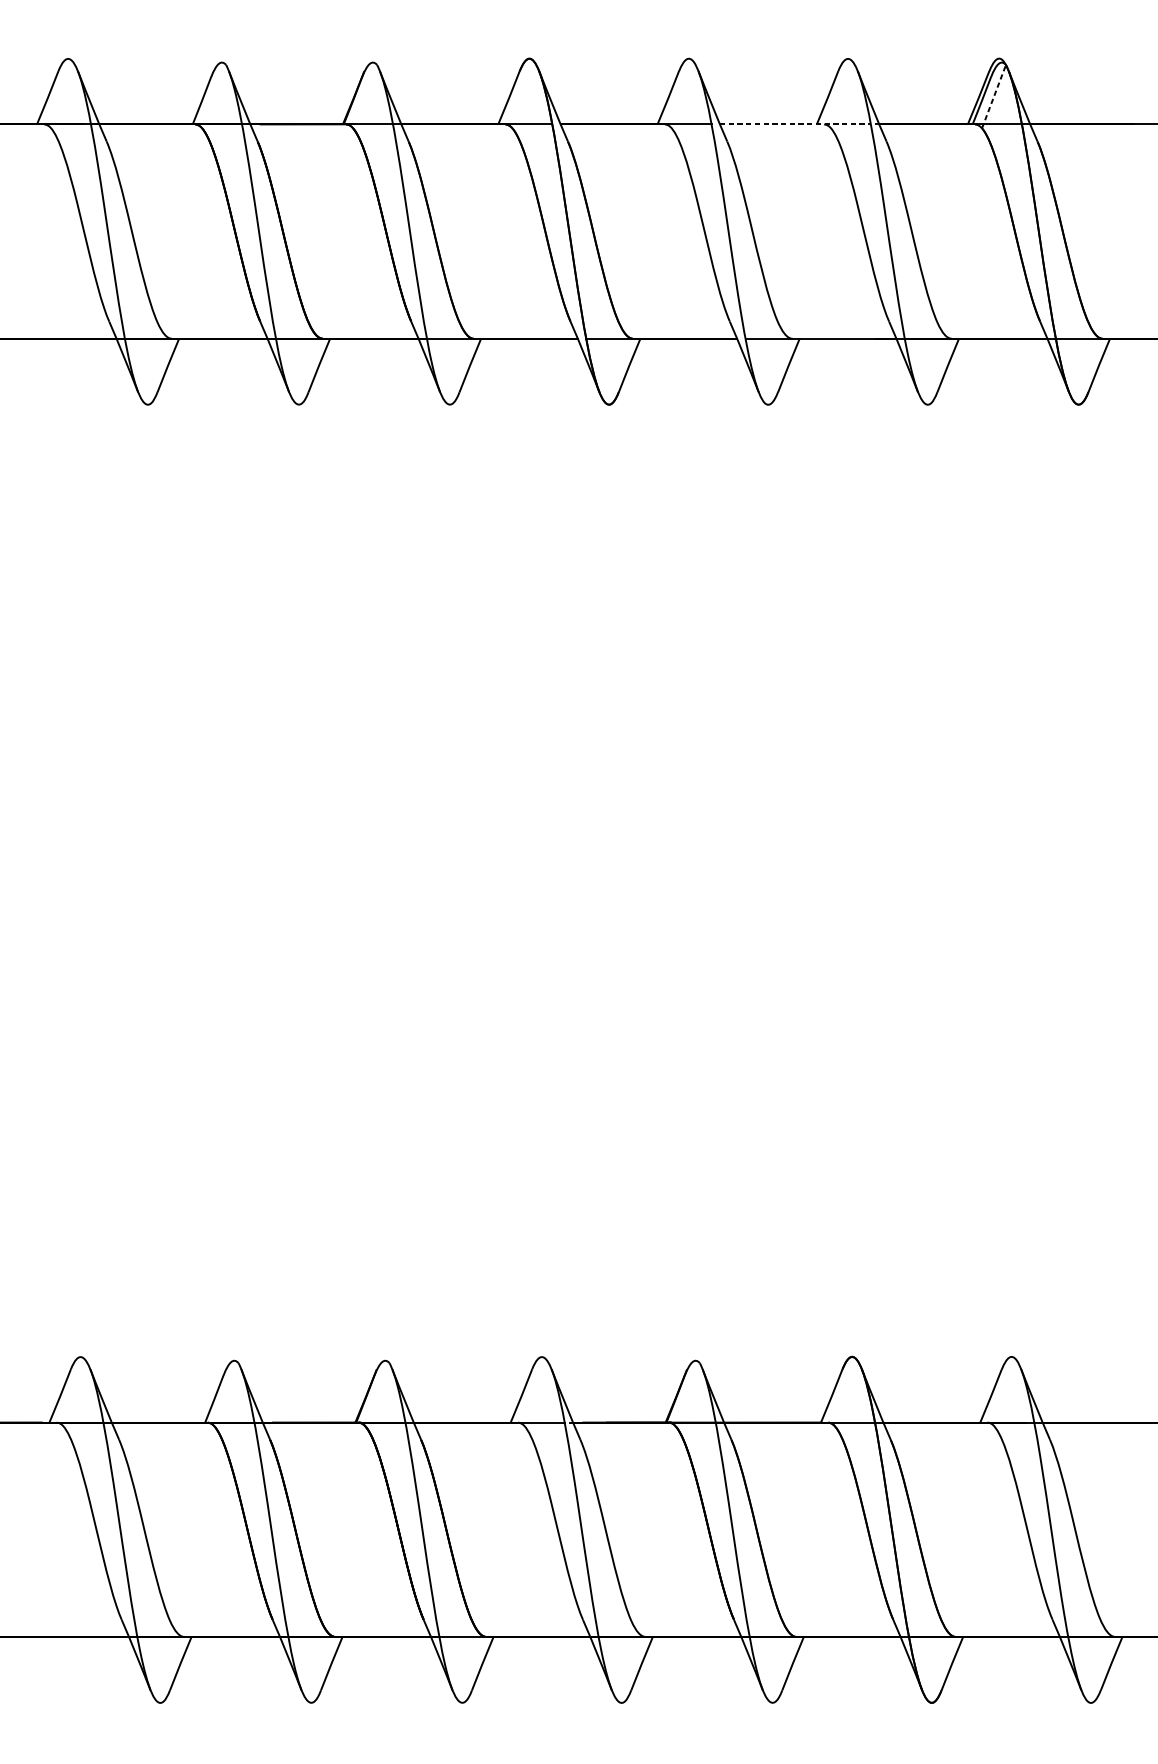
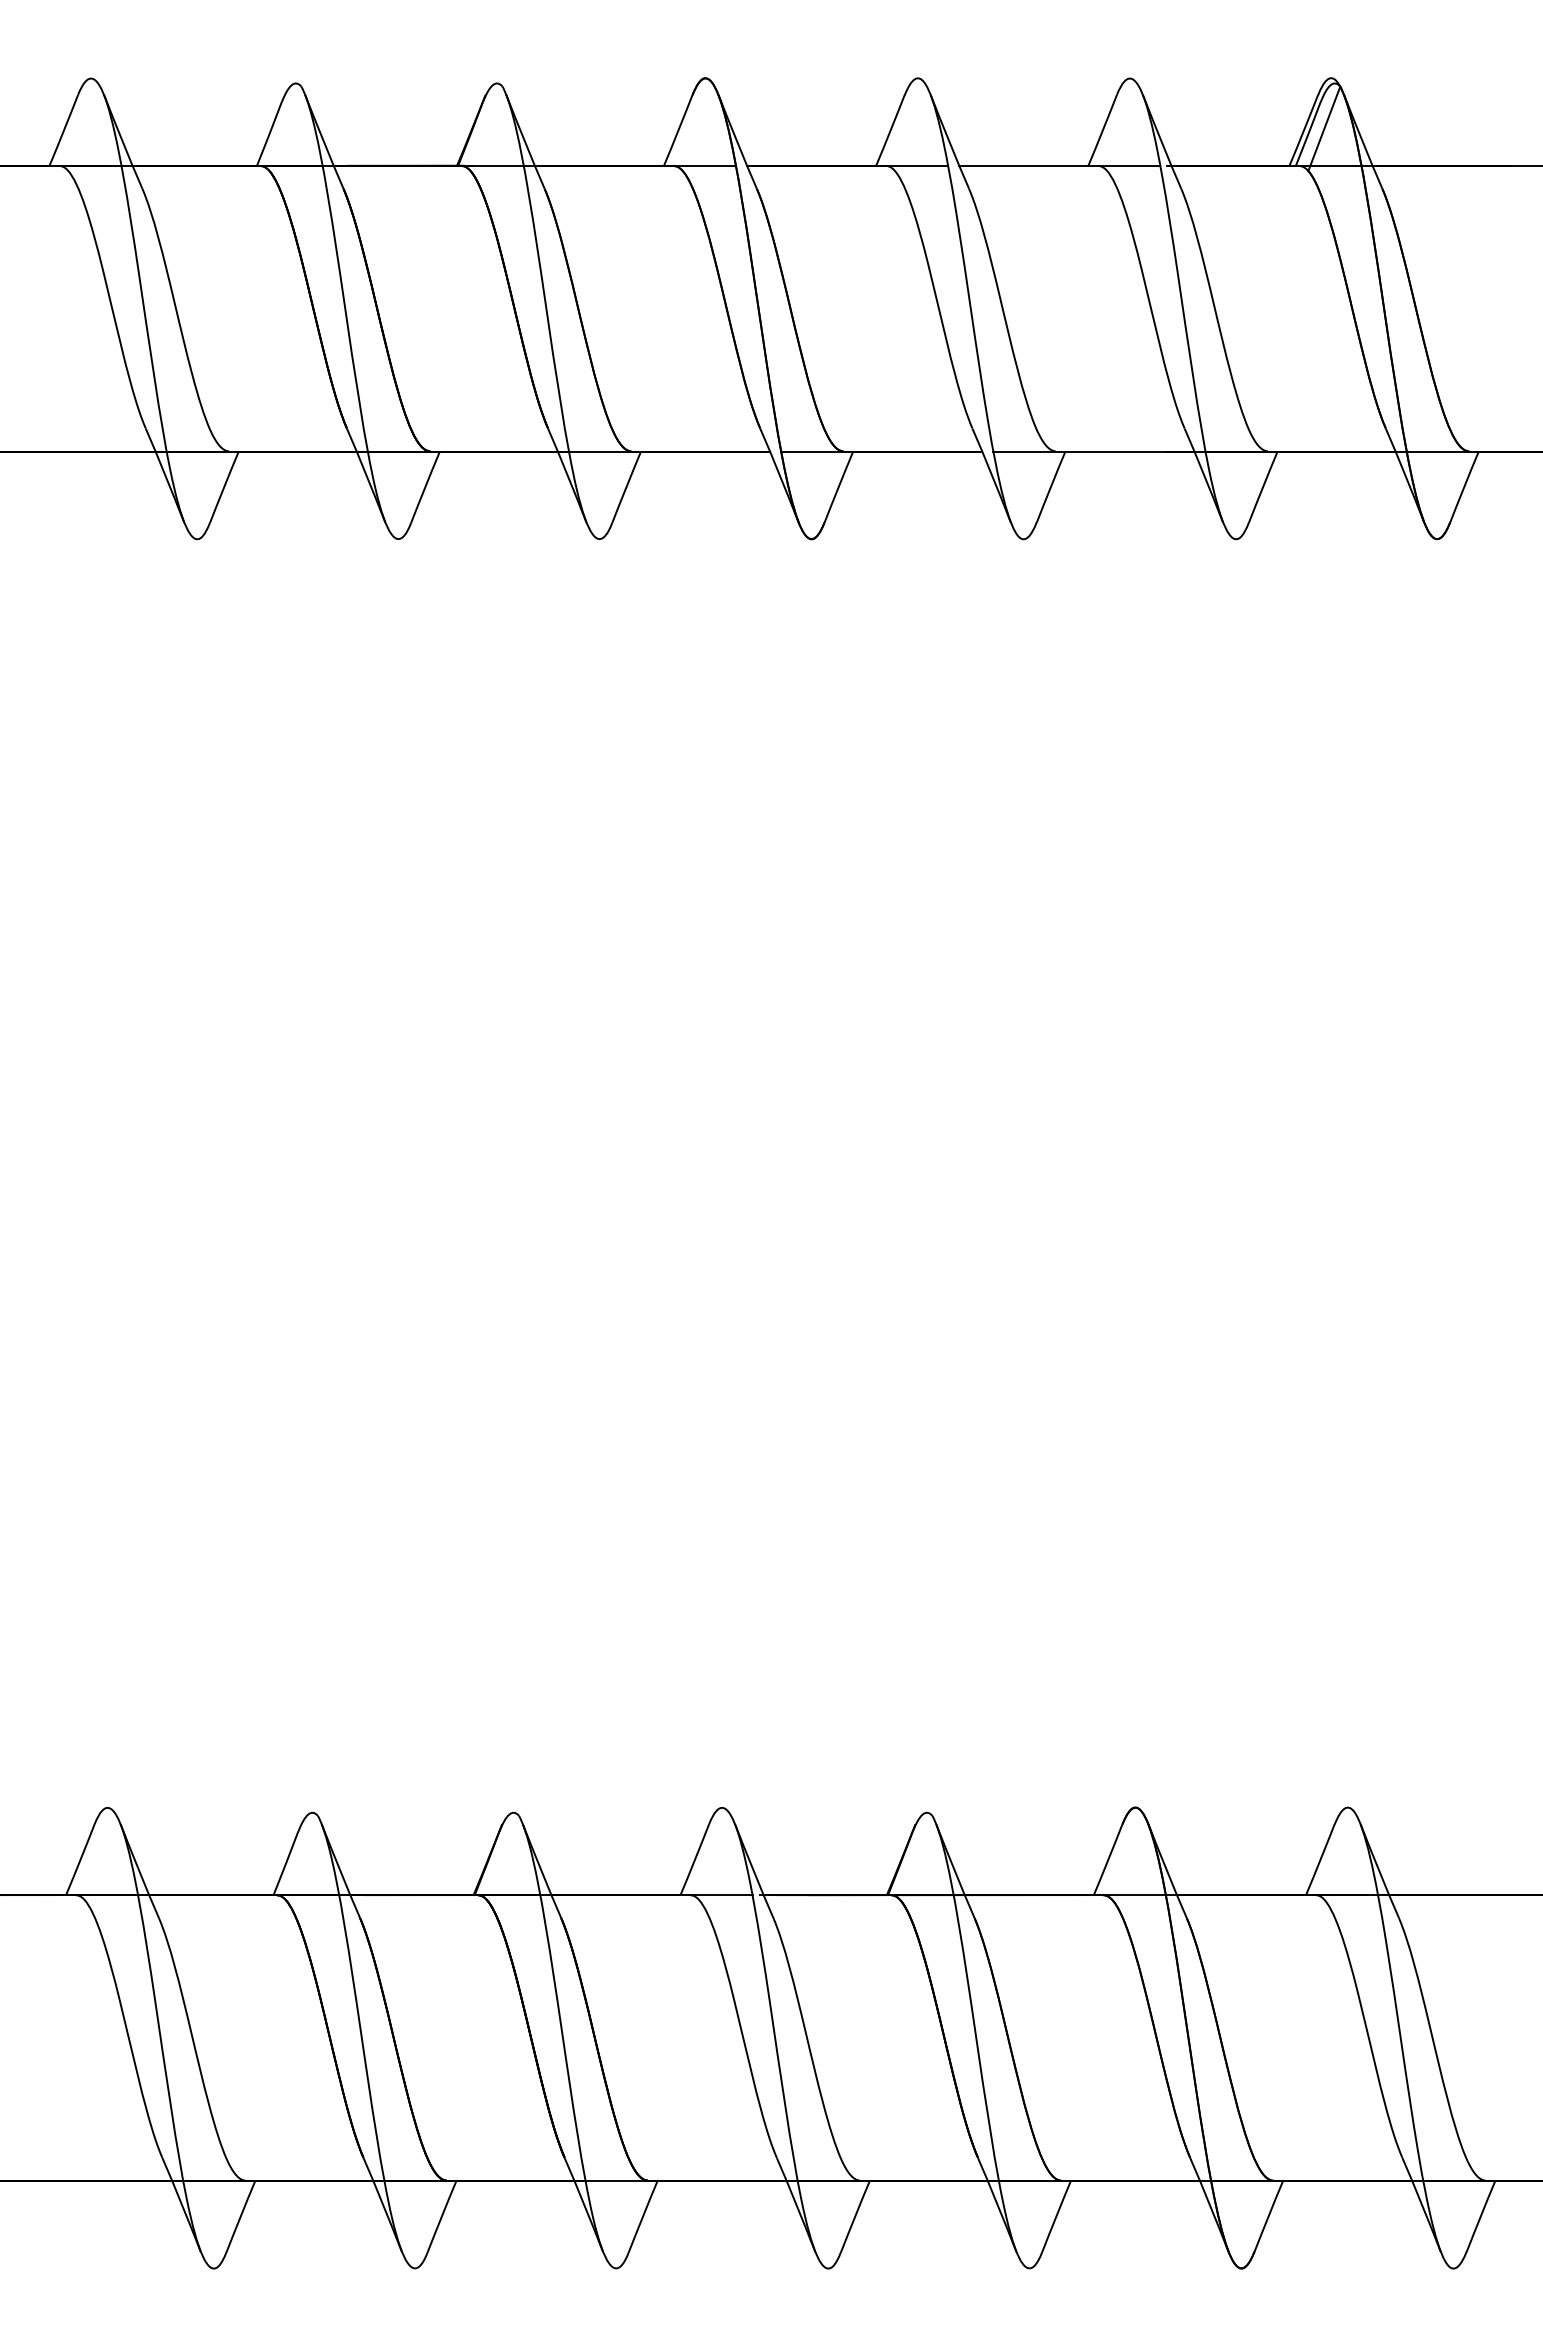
line: (994, 96) -> (1324, 128), dashed -> solid
line: (795, 124) -> (1059, 165), dashed -> solid

